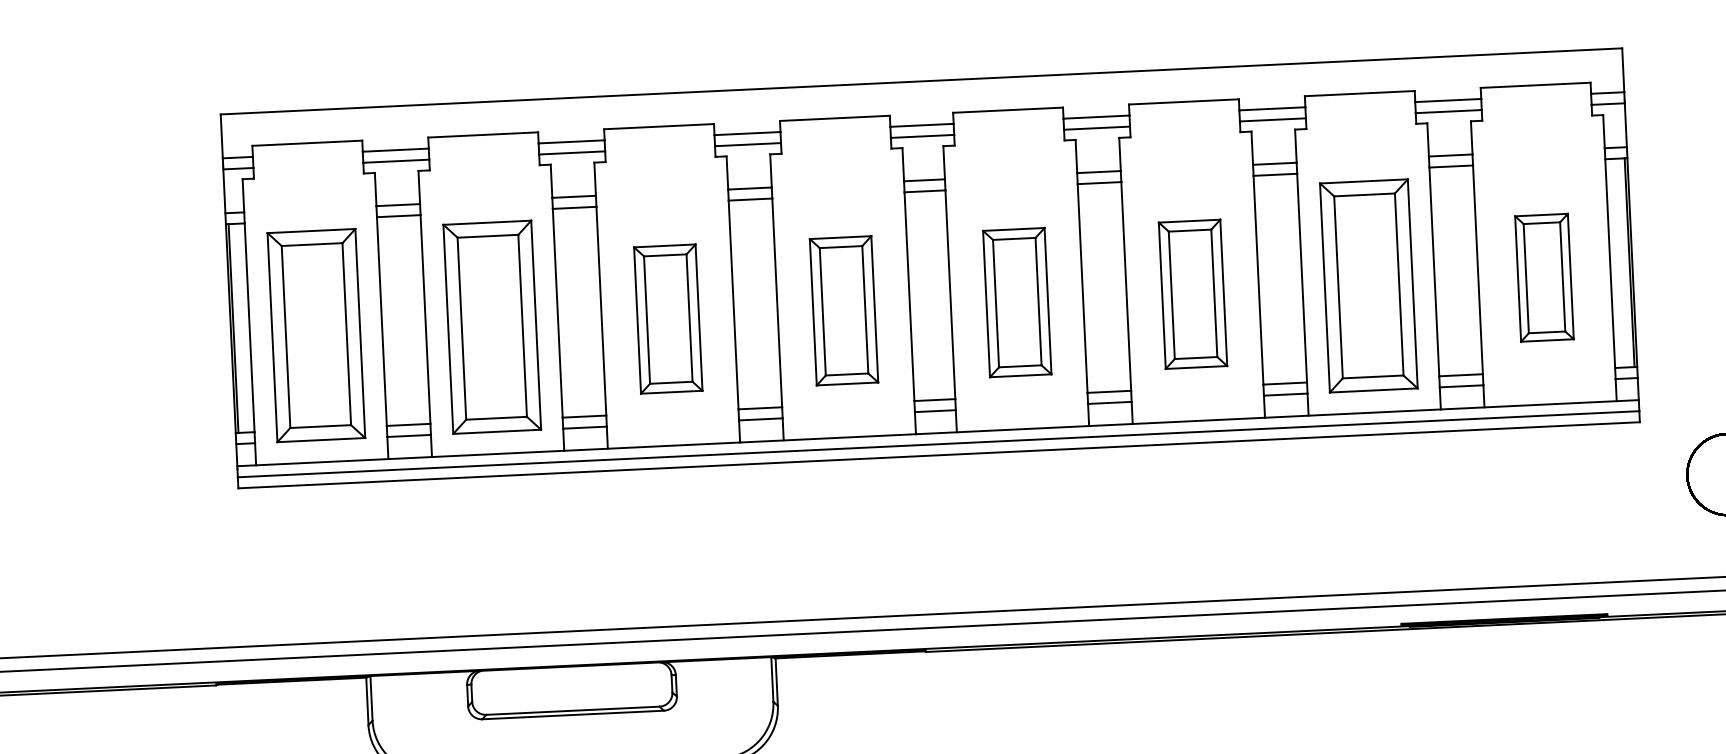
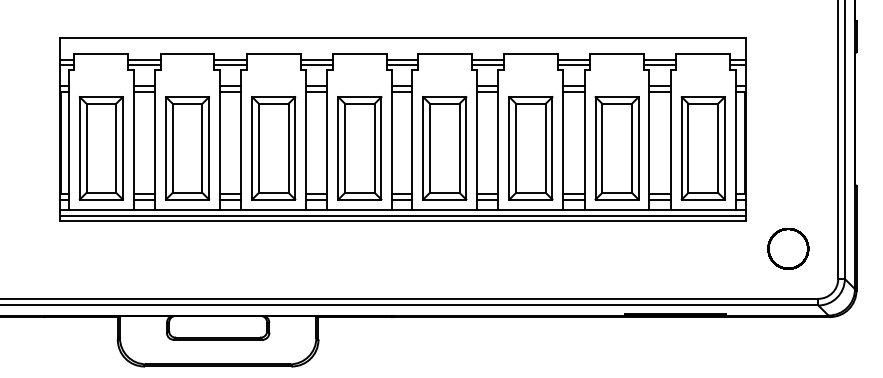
part: (1543, 278) -> (702, 148), size x1.67
part: (1192, 294) -> (530, 148), size x1.43
part: (1016, 302) -> (444, 148), size x1.43
part: (843, 311) -> (359, 148), size x1.43
part: (667, 319) -> (273, 148), size x1.43

